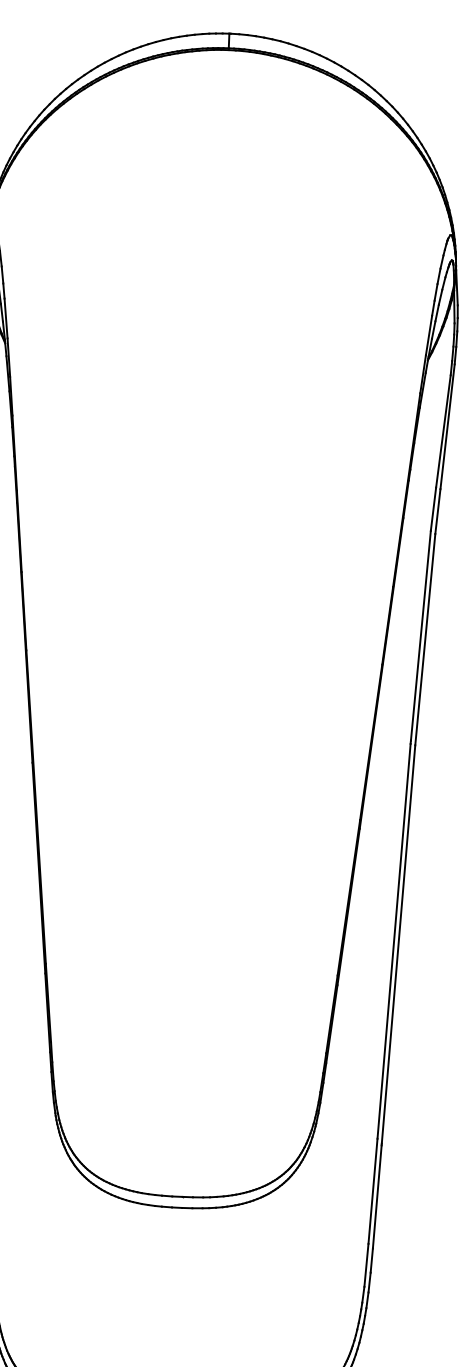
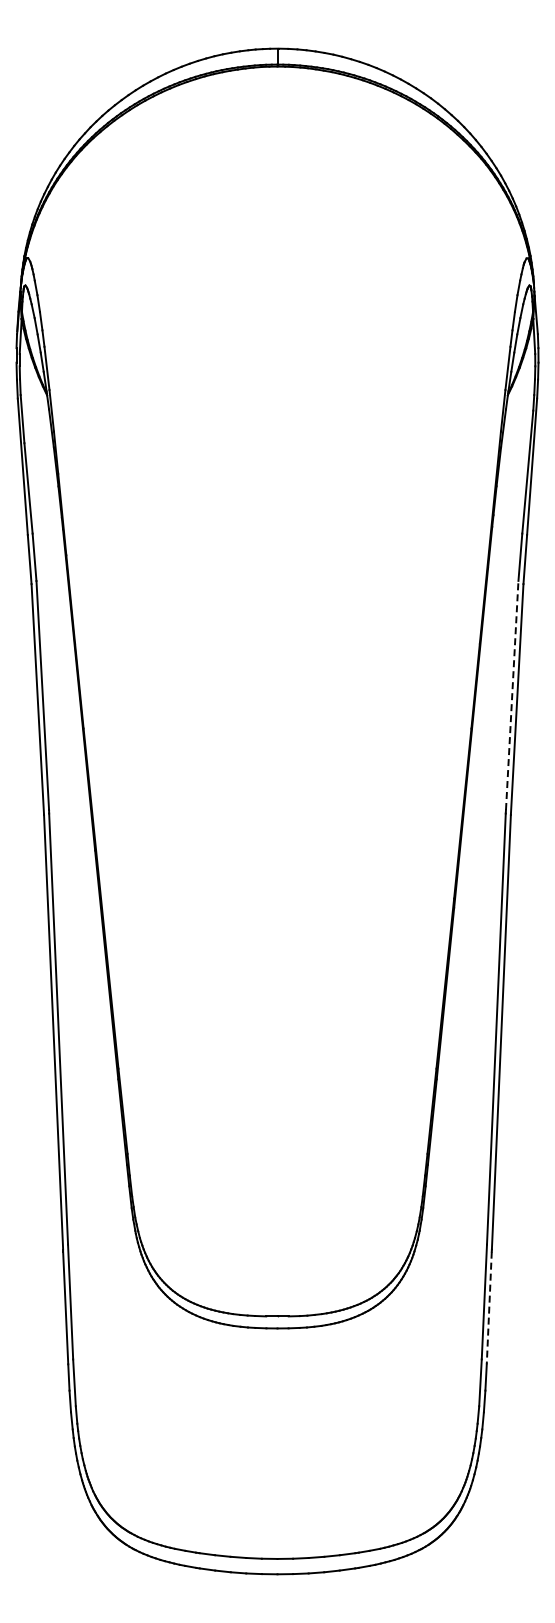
line: (421, 635) -> (512, 695), solid -> dashed
line: (377, 1197) -> (489, 1308), solid -> dashed

